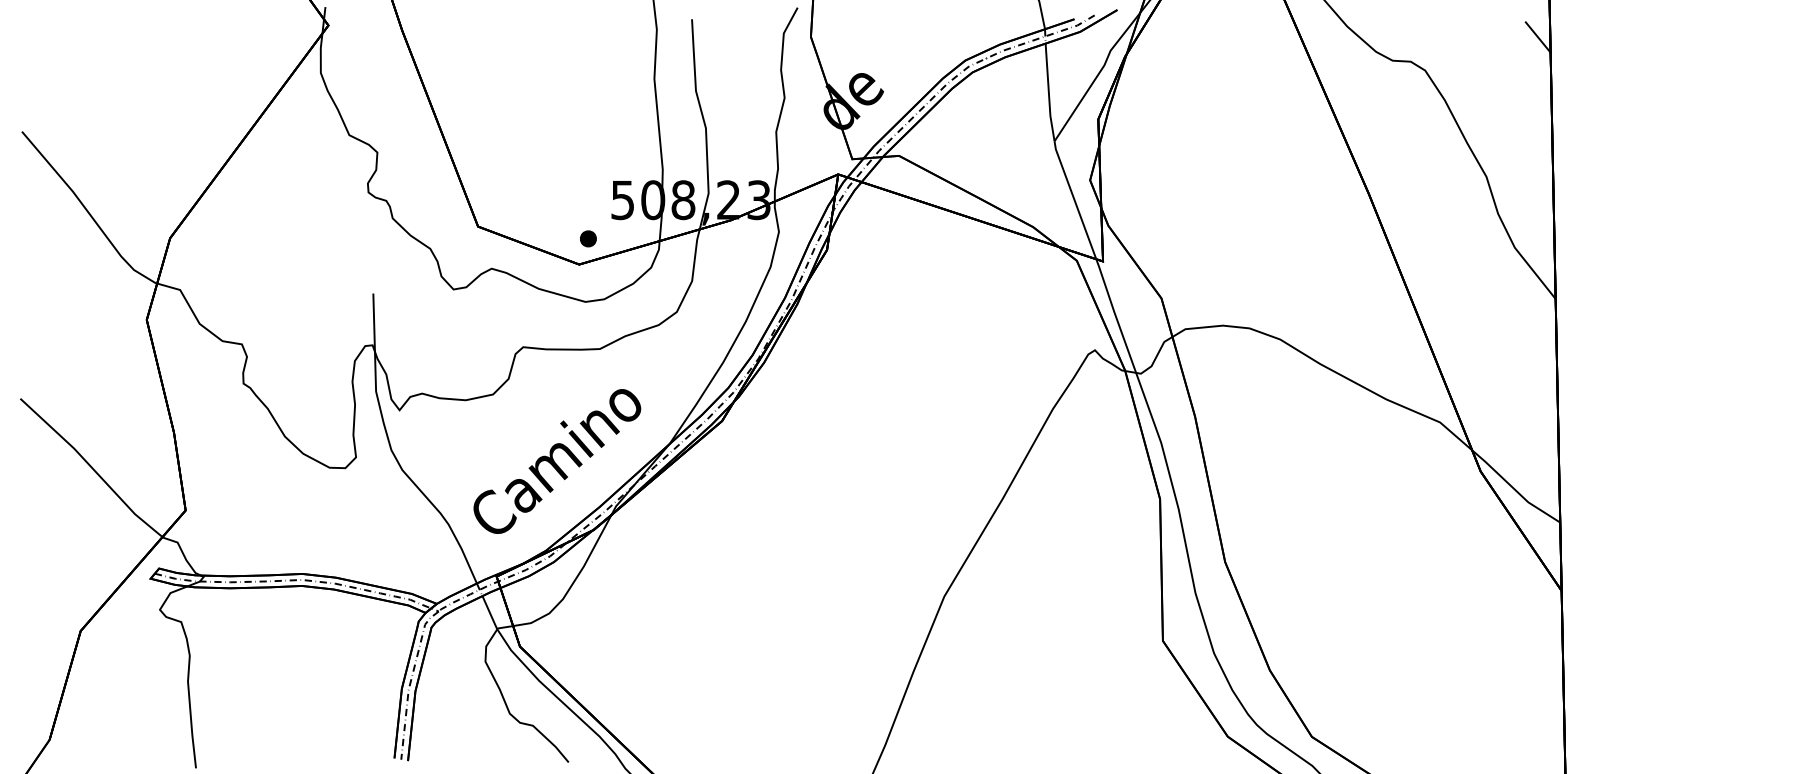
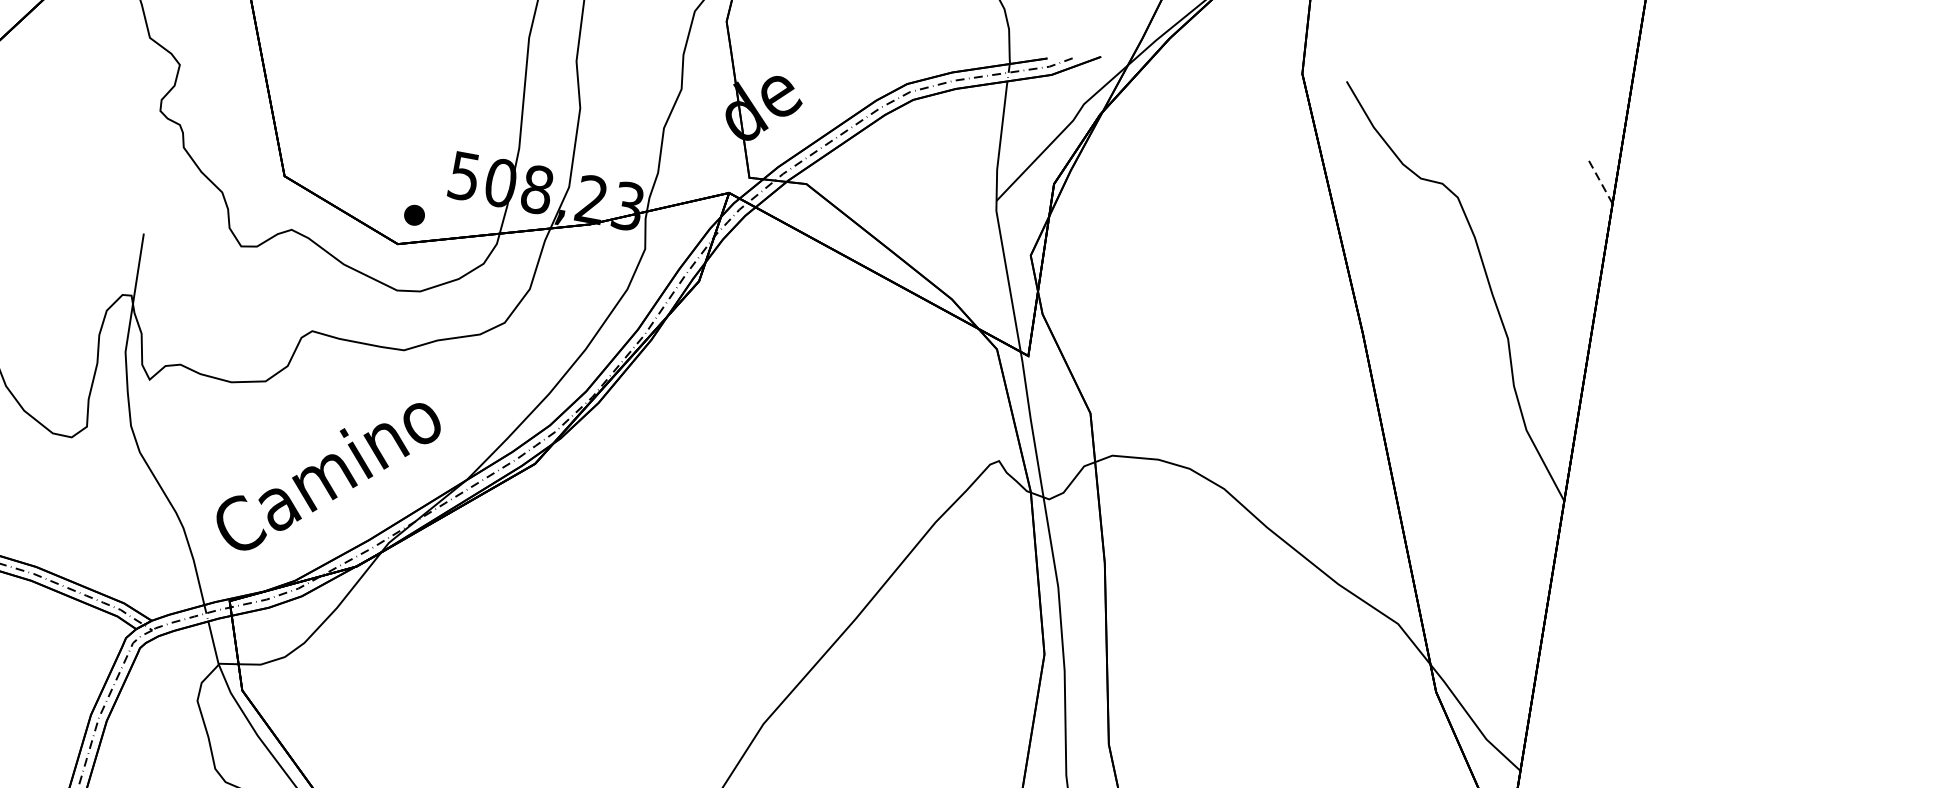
line: (1537, 36) -> (1600, 181), solid -> dashed

